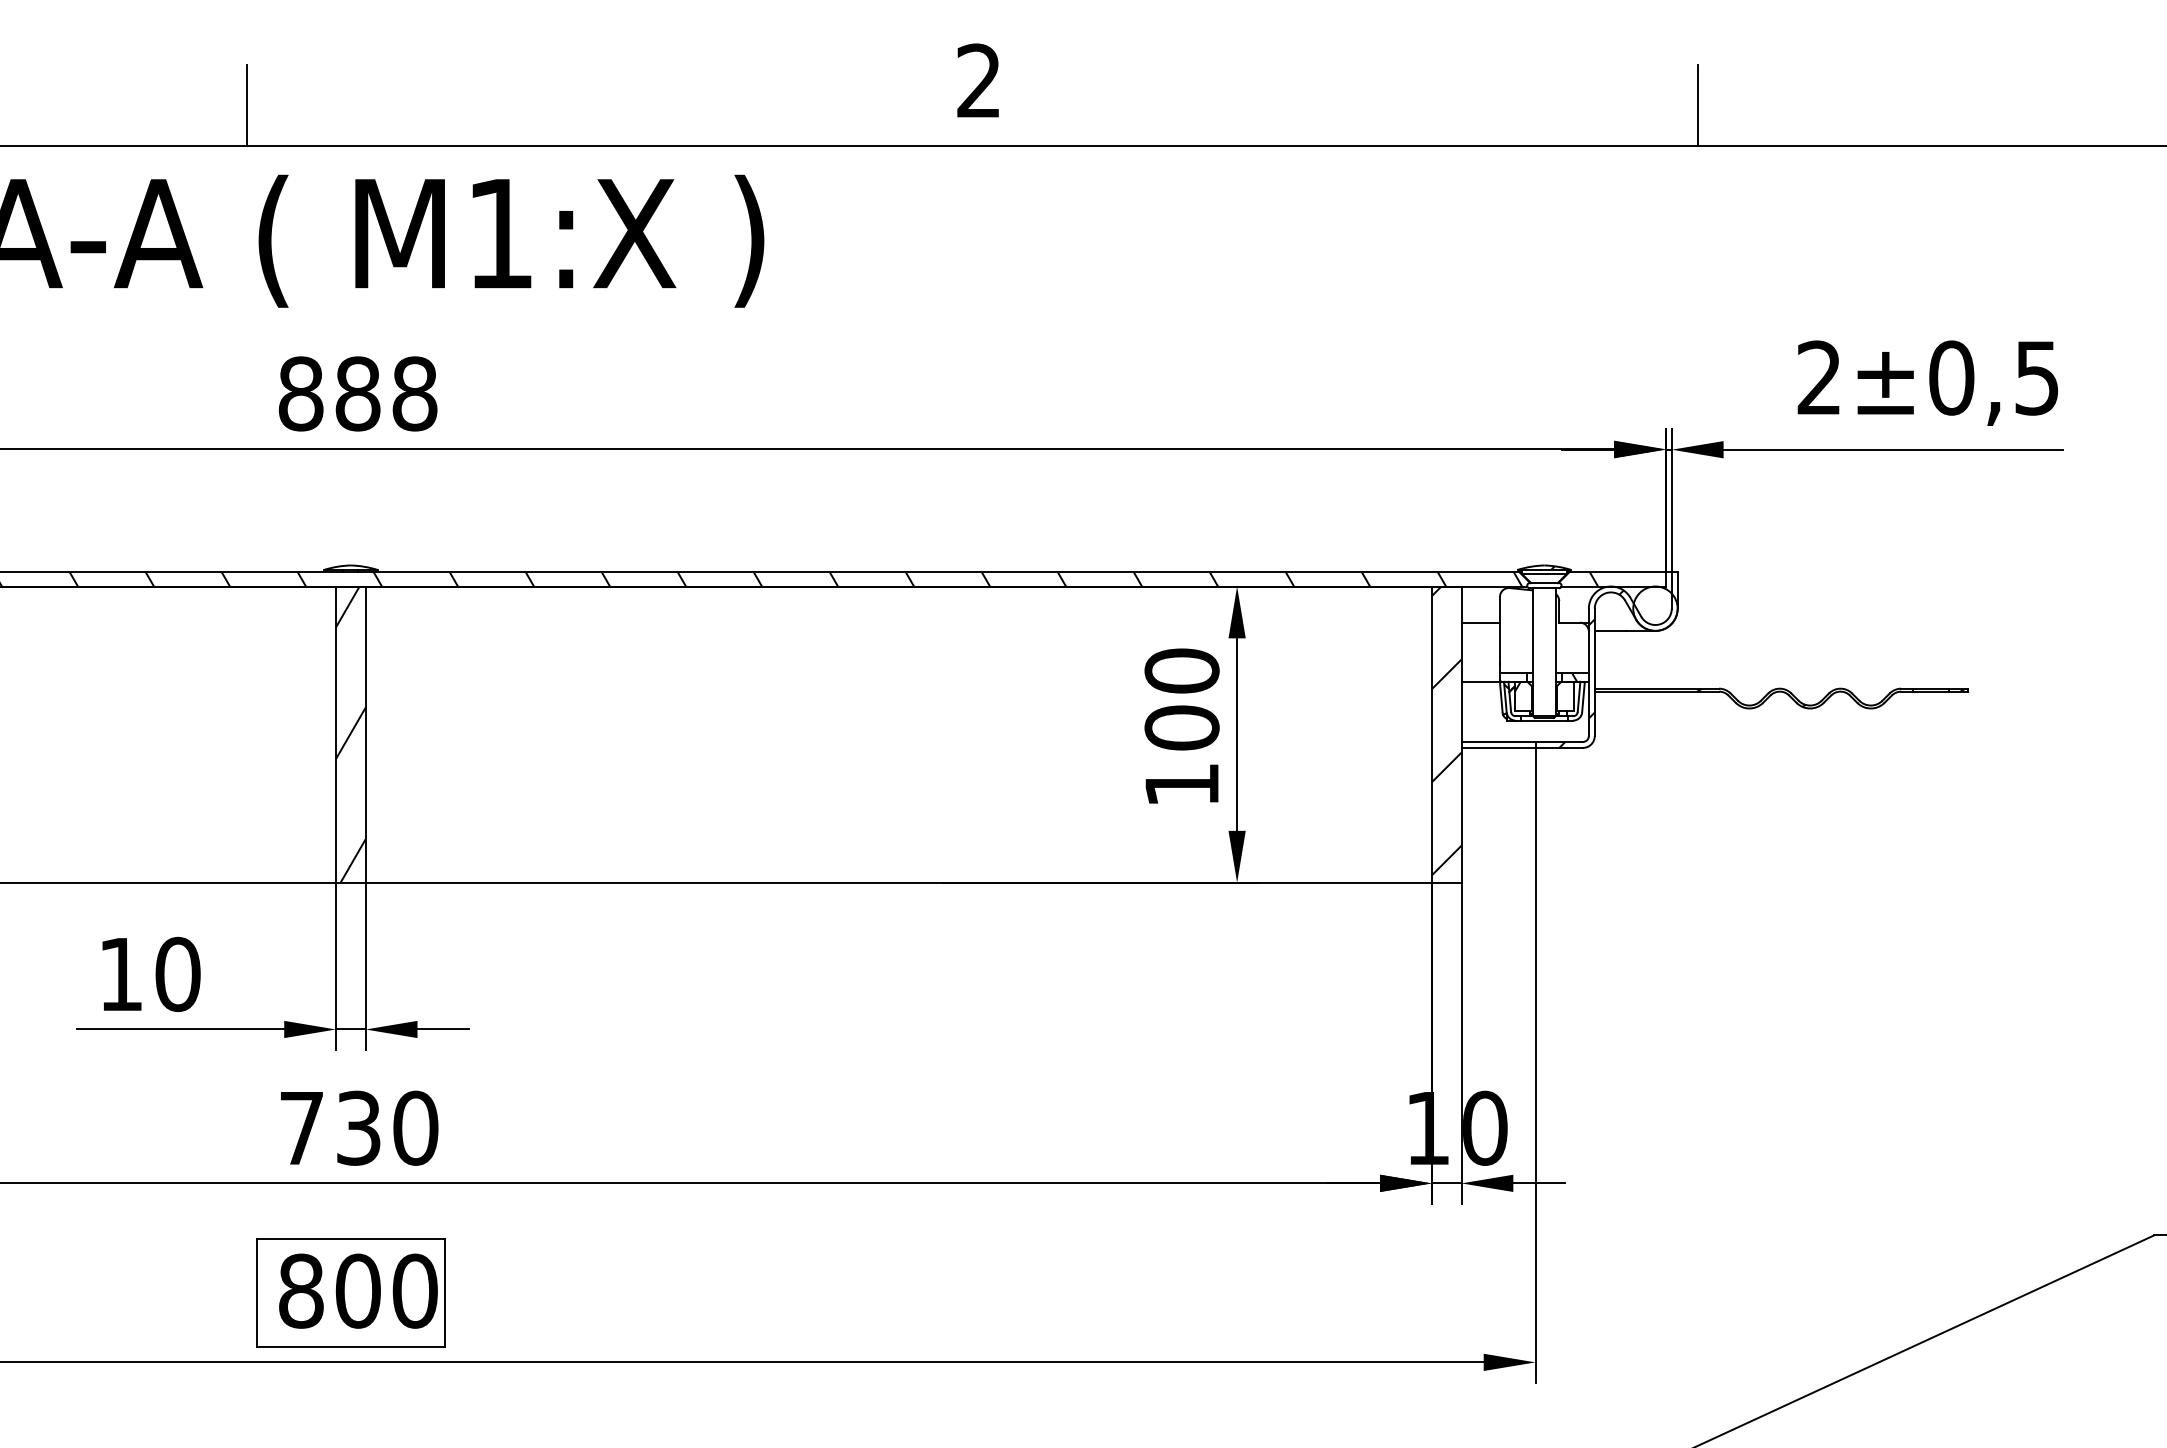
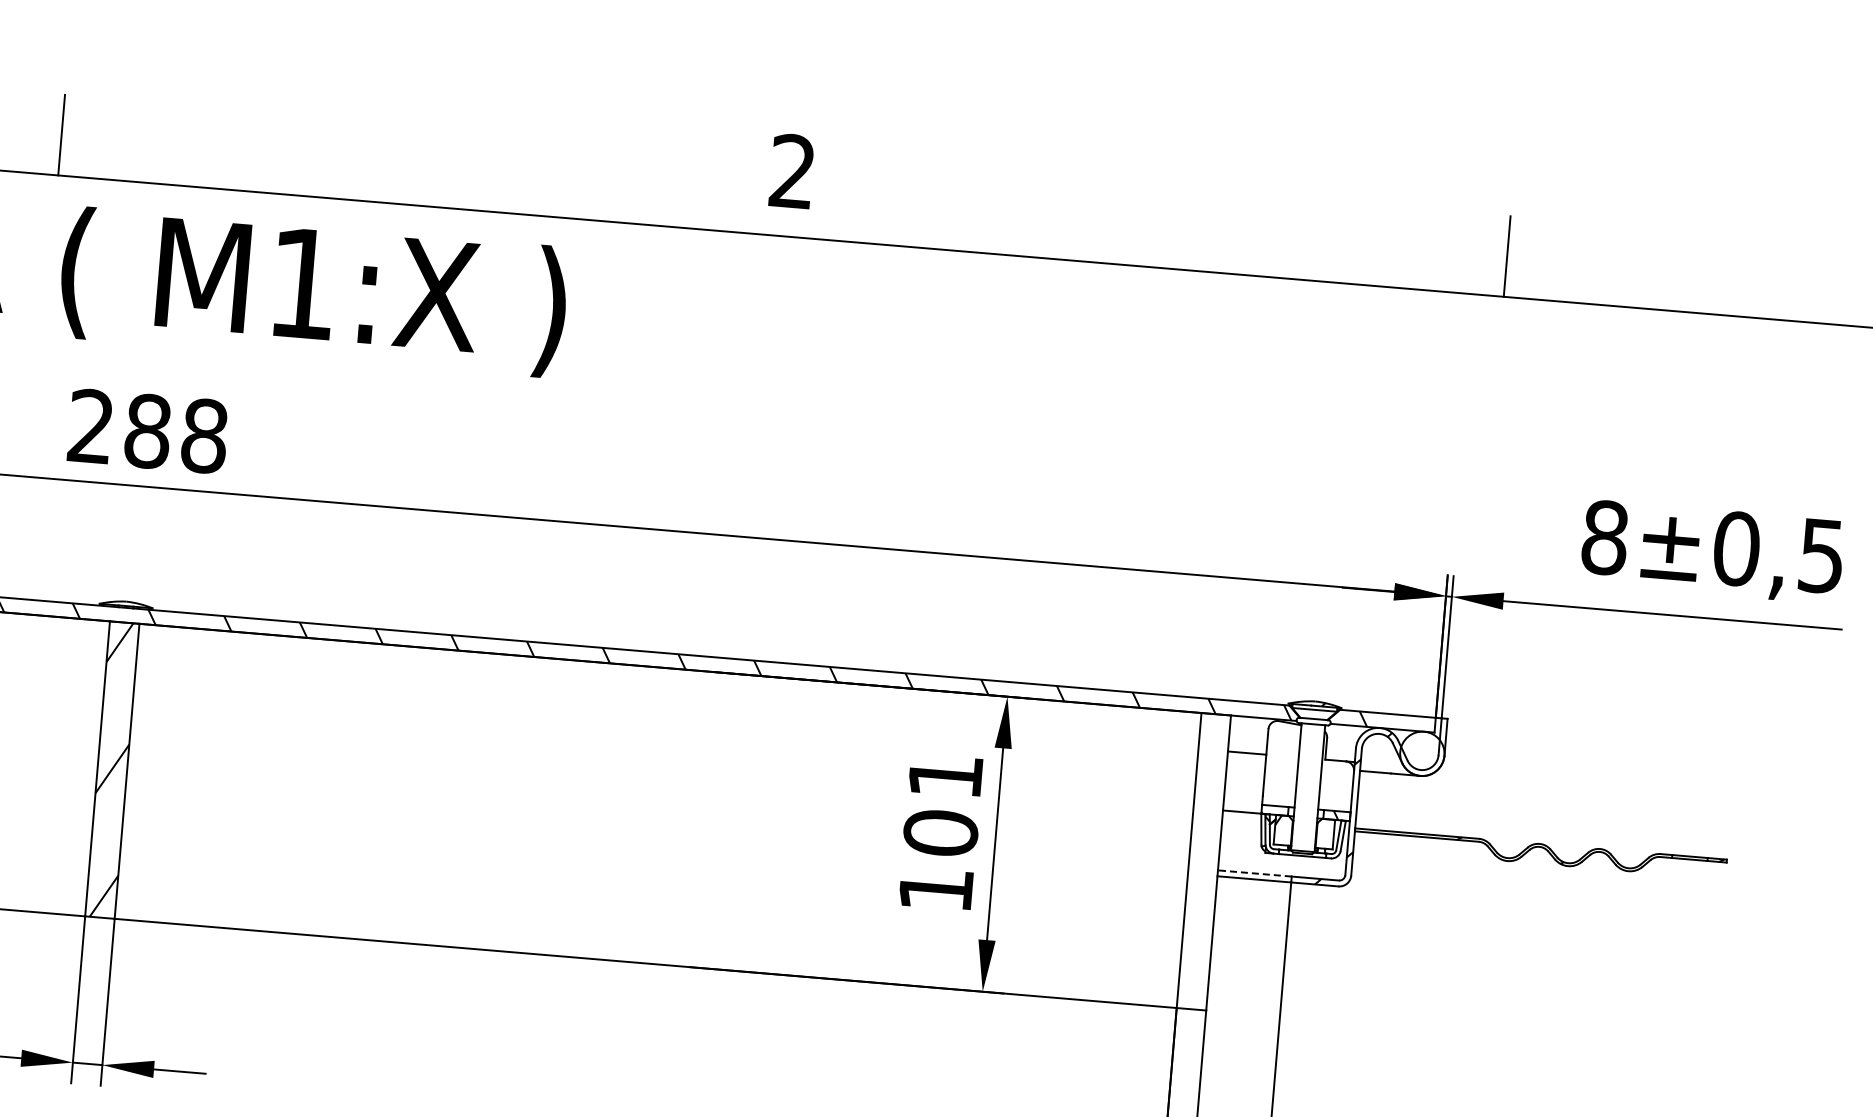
text: (1819, 377) -> (1605, 537), 2 -> 8
text: (300, 393) -> (90, 426), 888 -> 288
text: (1181, 670) -> (945, 775), 100 -> 101
hatch: (1446, 730) -> (1204, 857), removed
line: (1498, 741) -> (1254, 872), solid -> dashed

